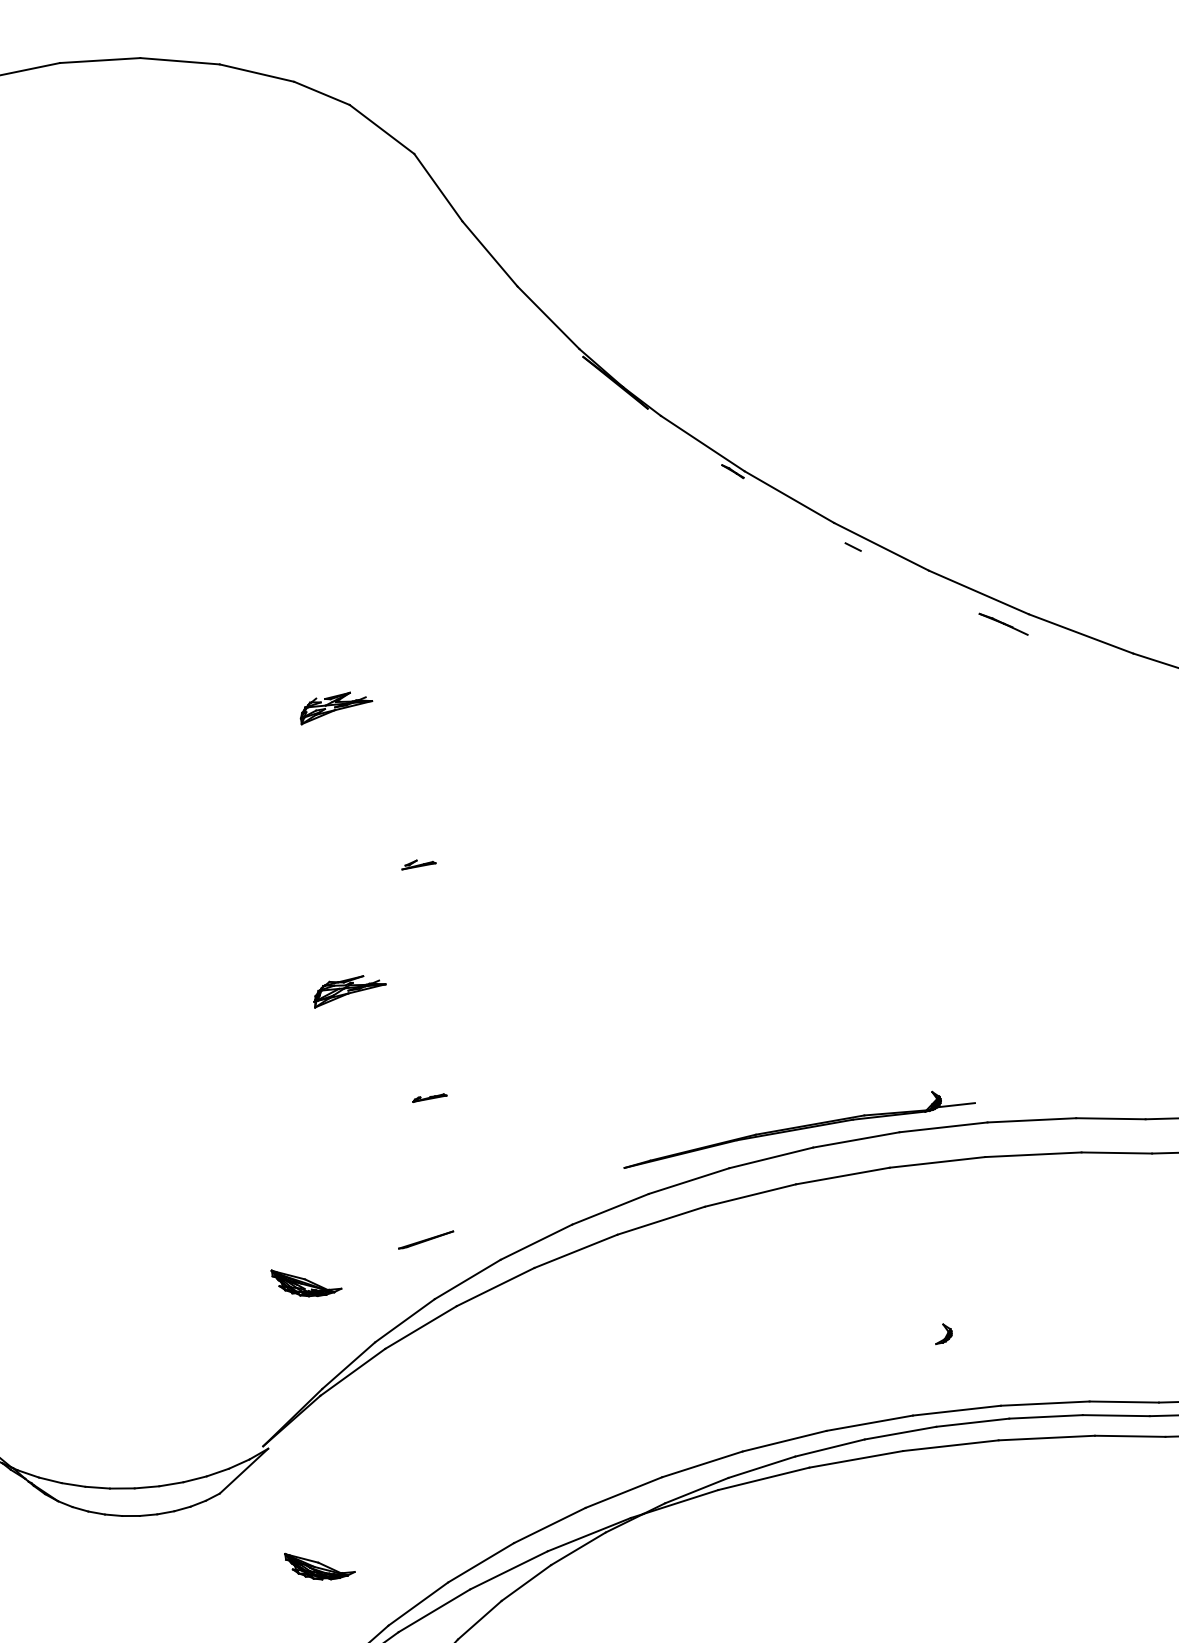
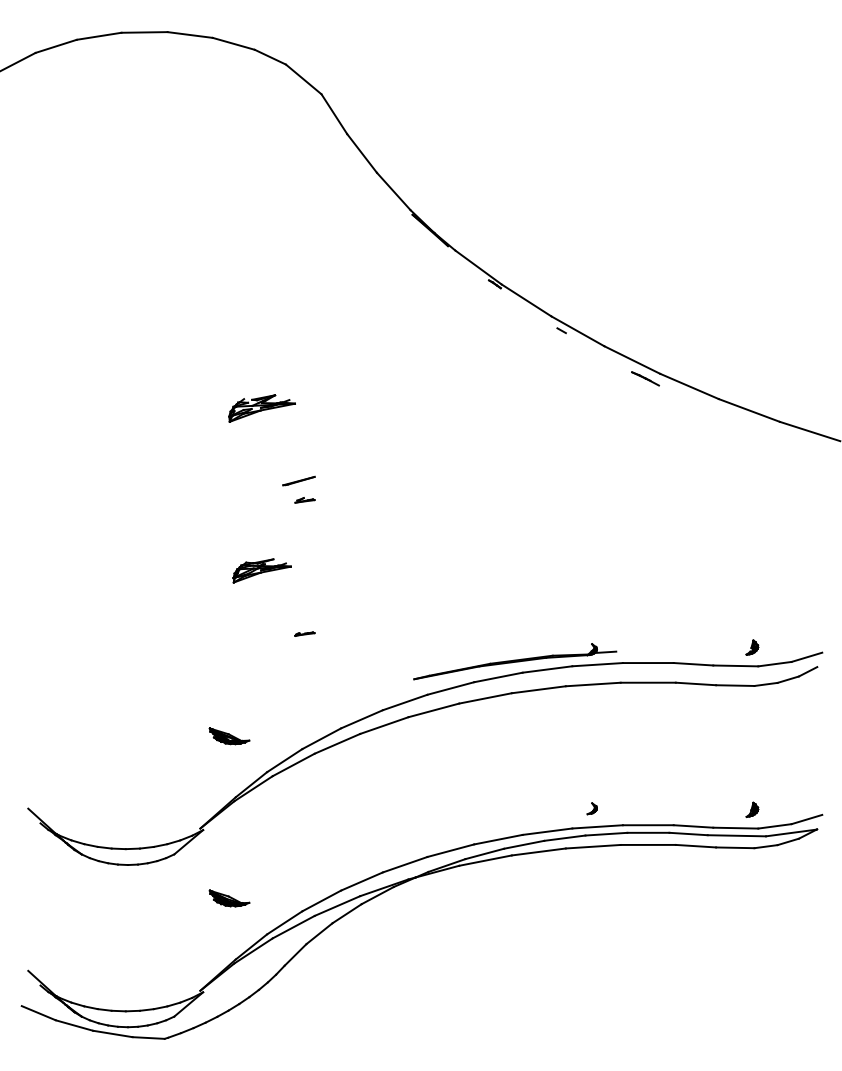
part: (335, 707) -> (261, 408), size x1.6
part: (348, 990) -> (261, 570), size x1.4
line: (425, 1239) -> (298, 480), moved
part: (942, 1333) -> (591, 808), moved

